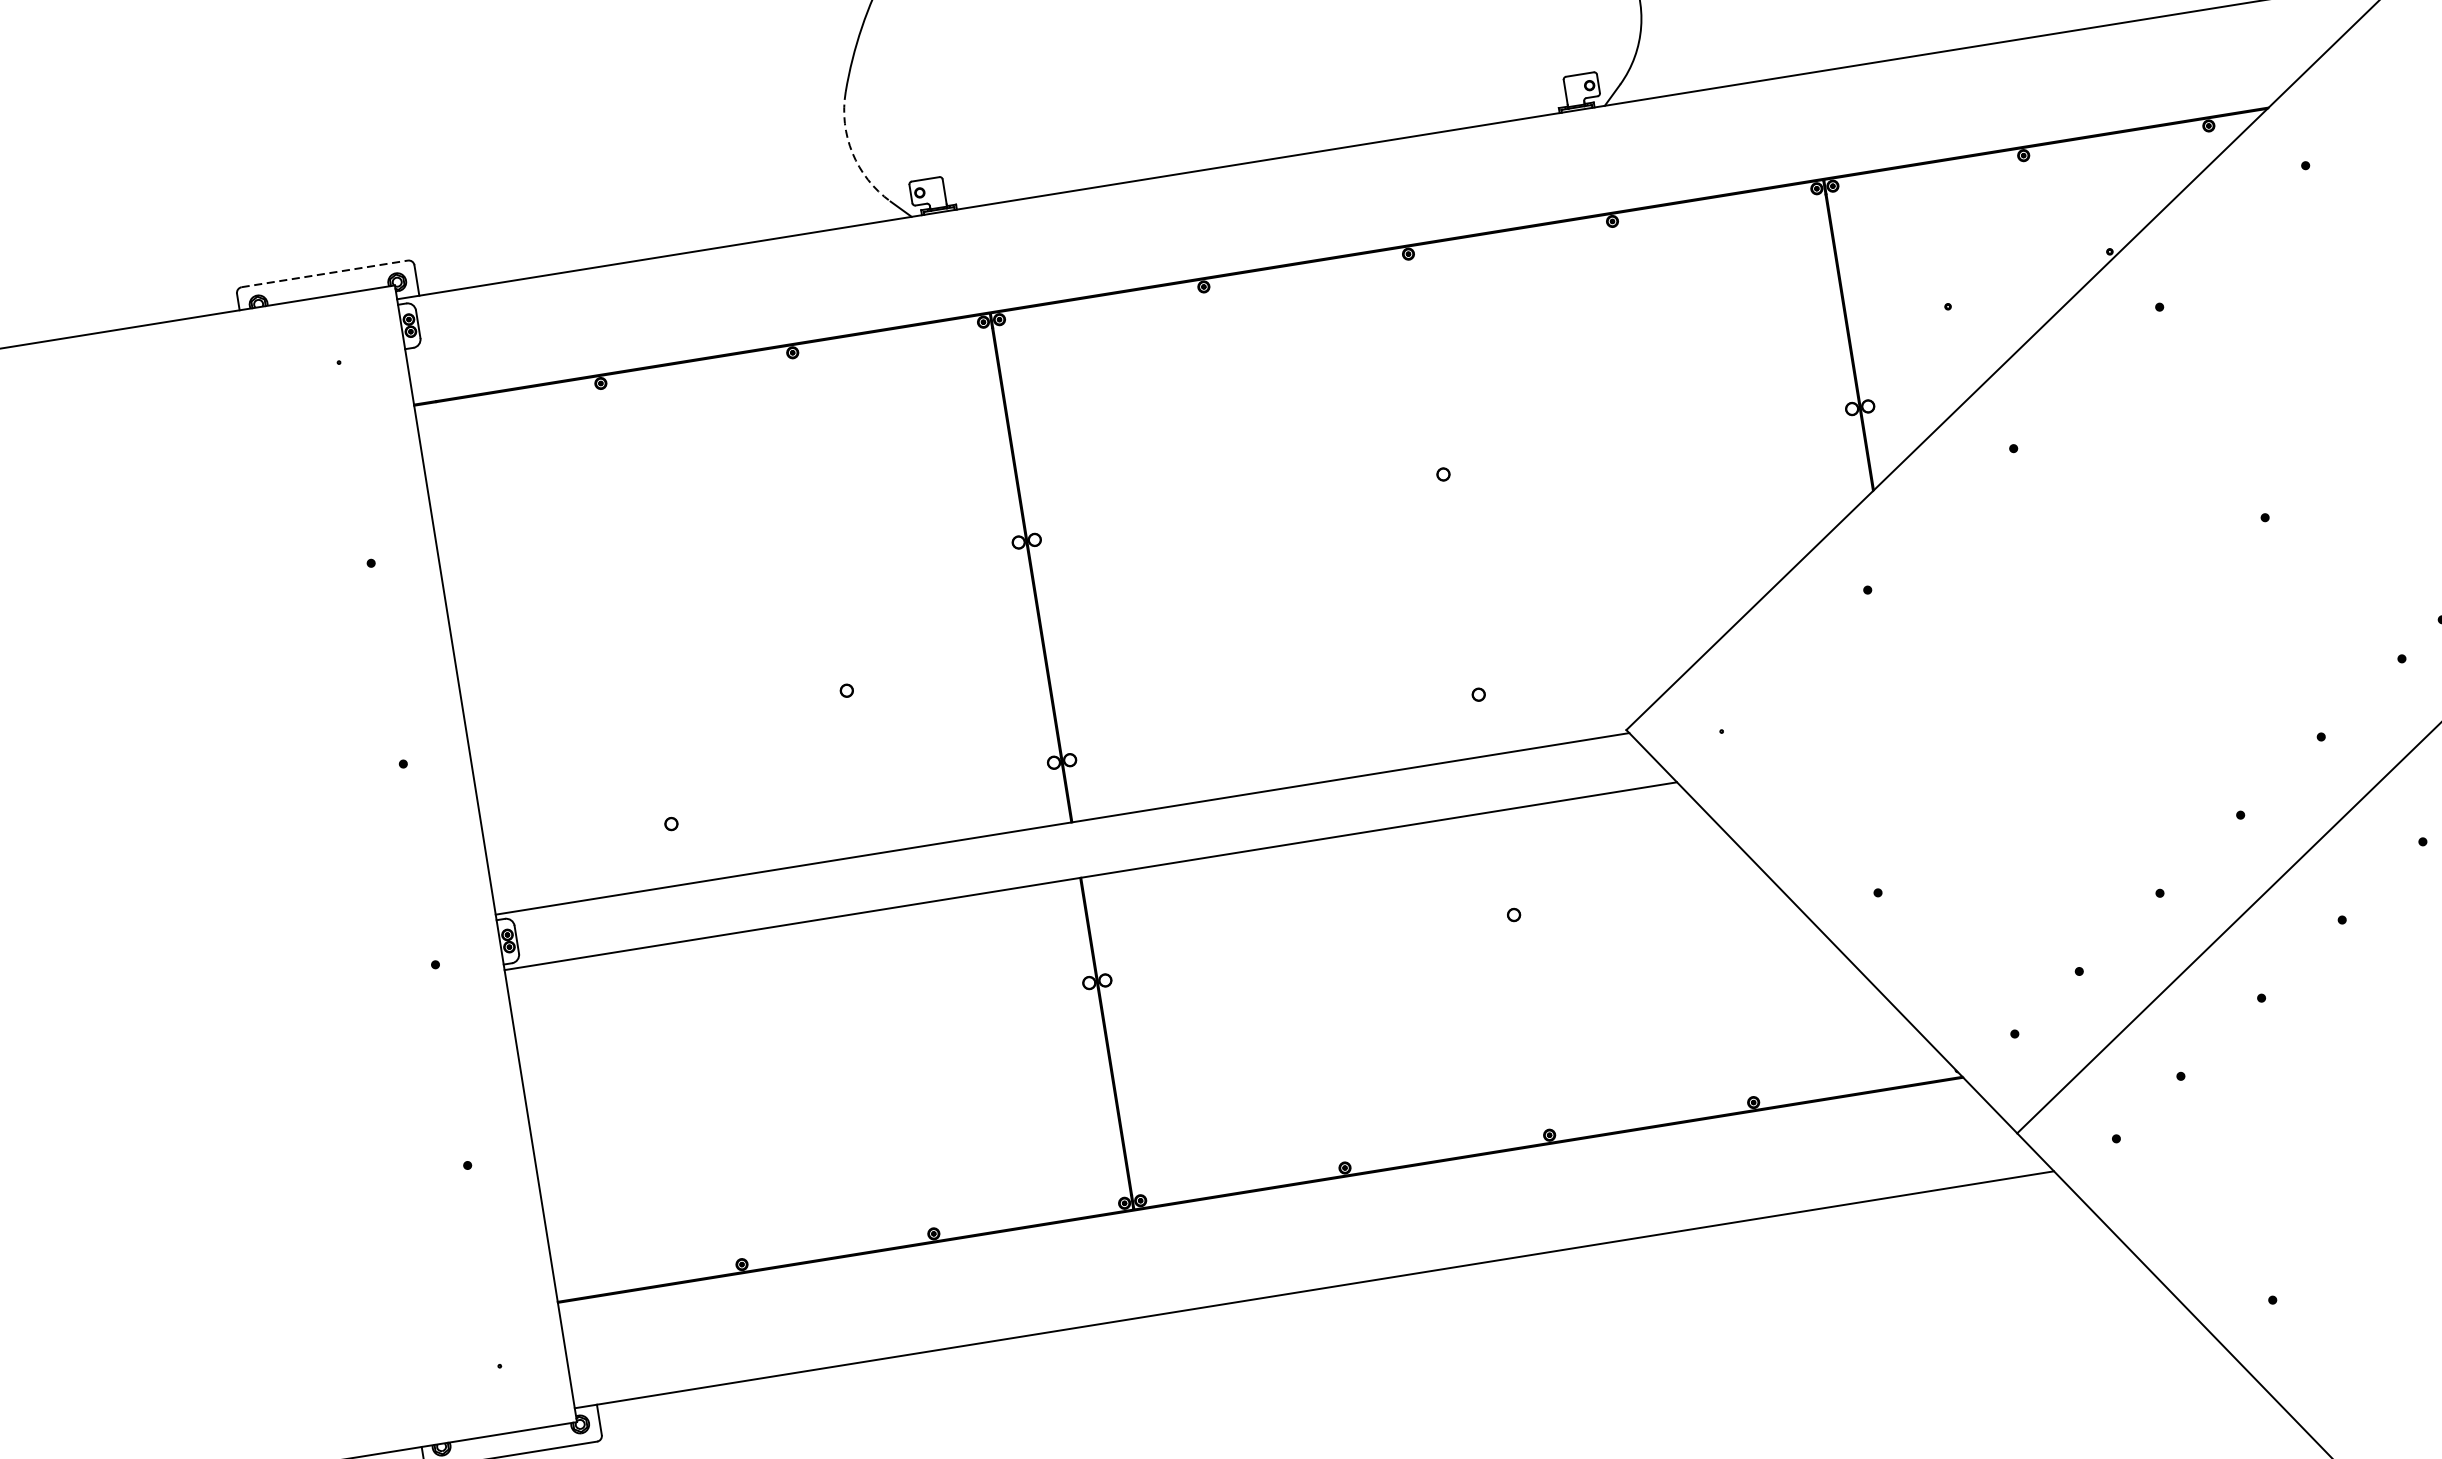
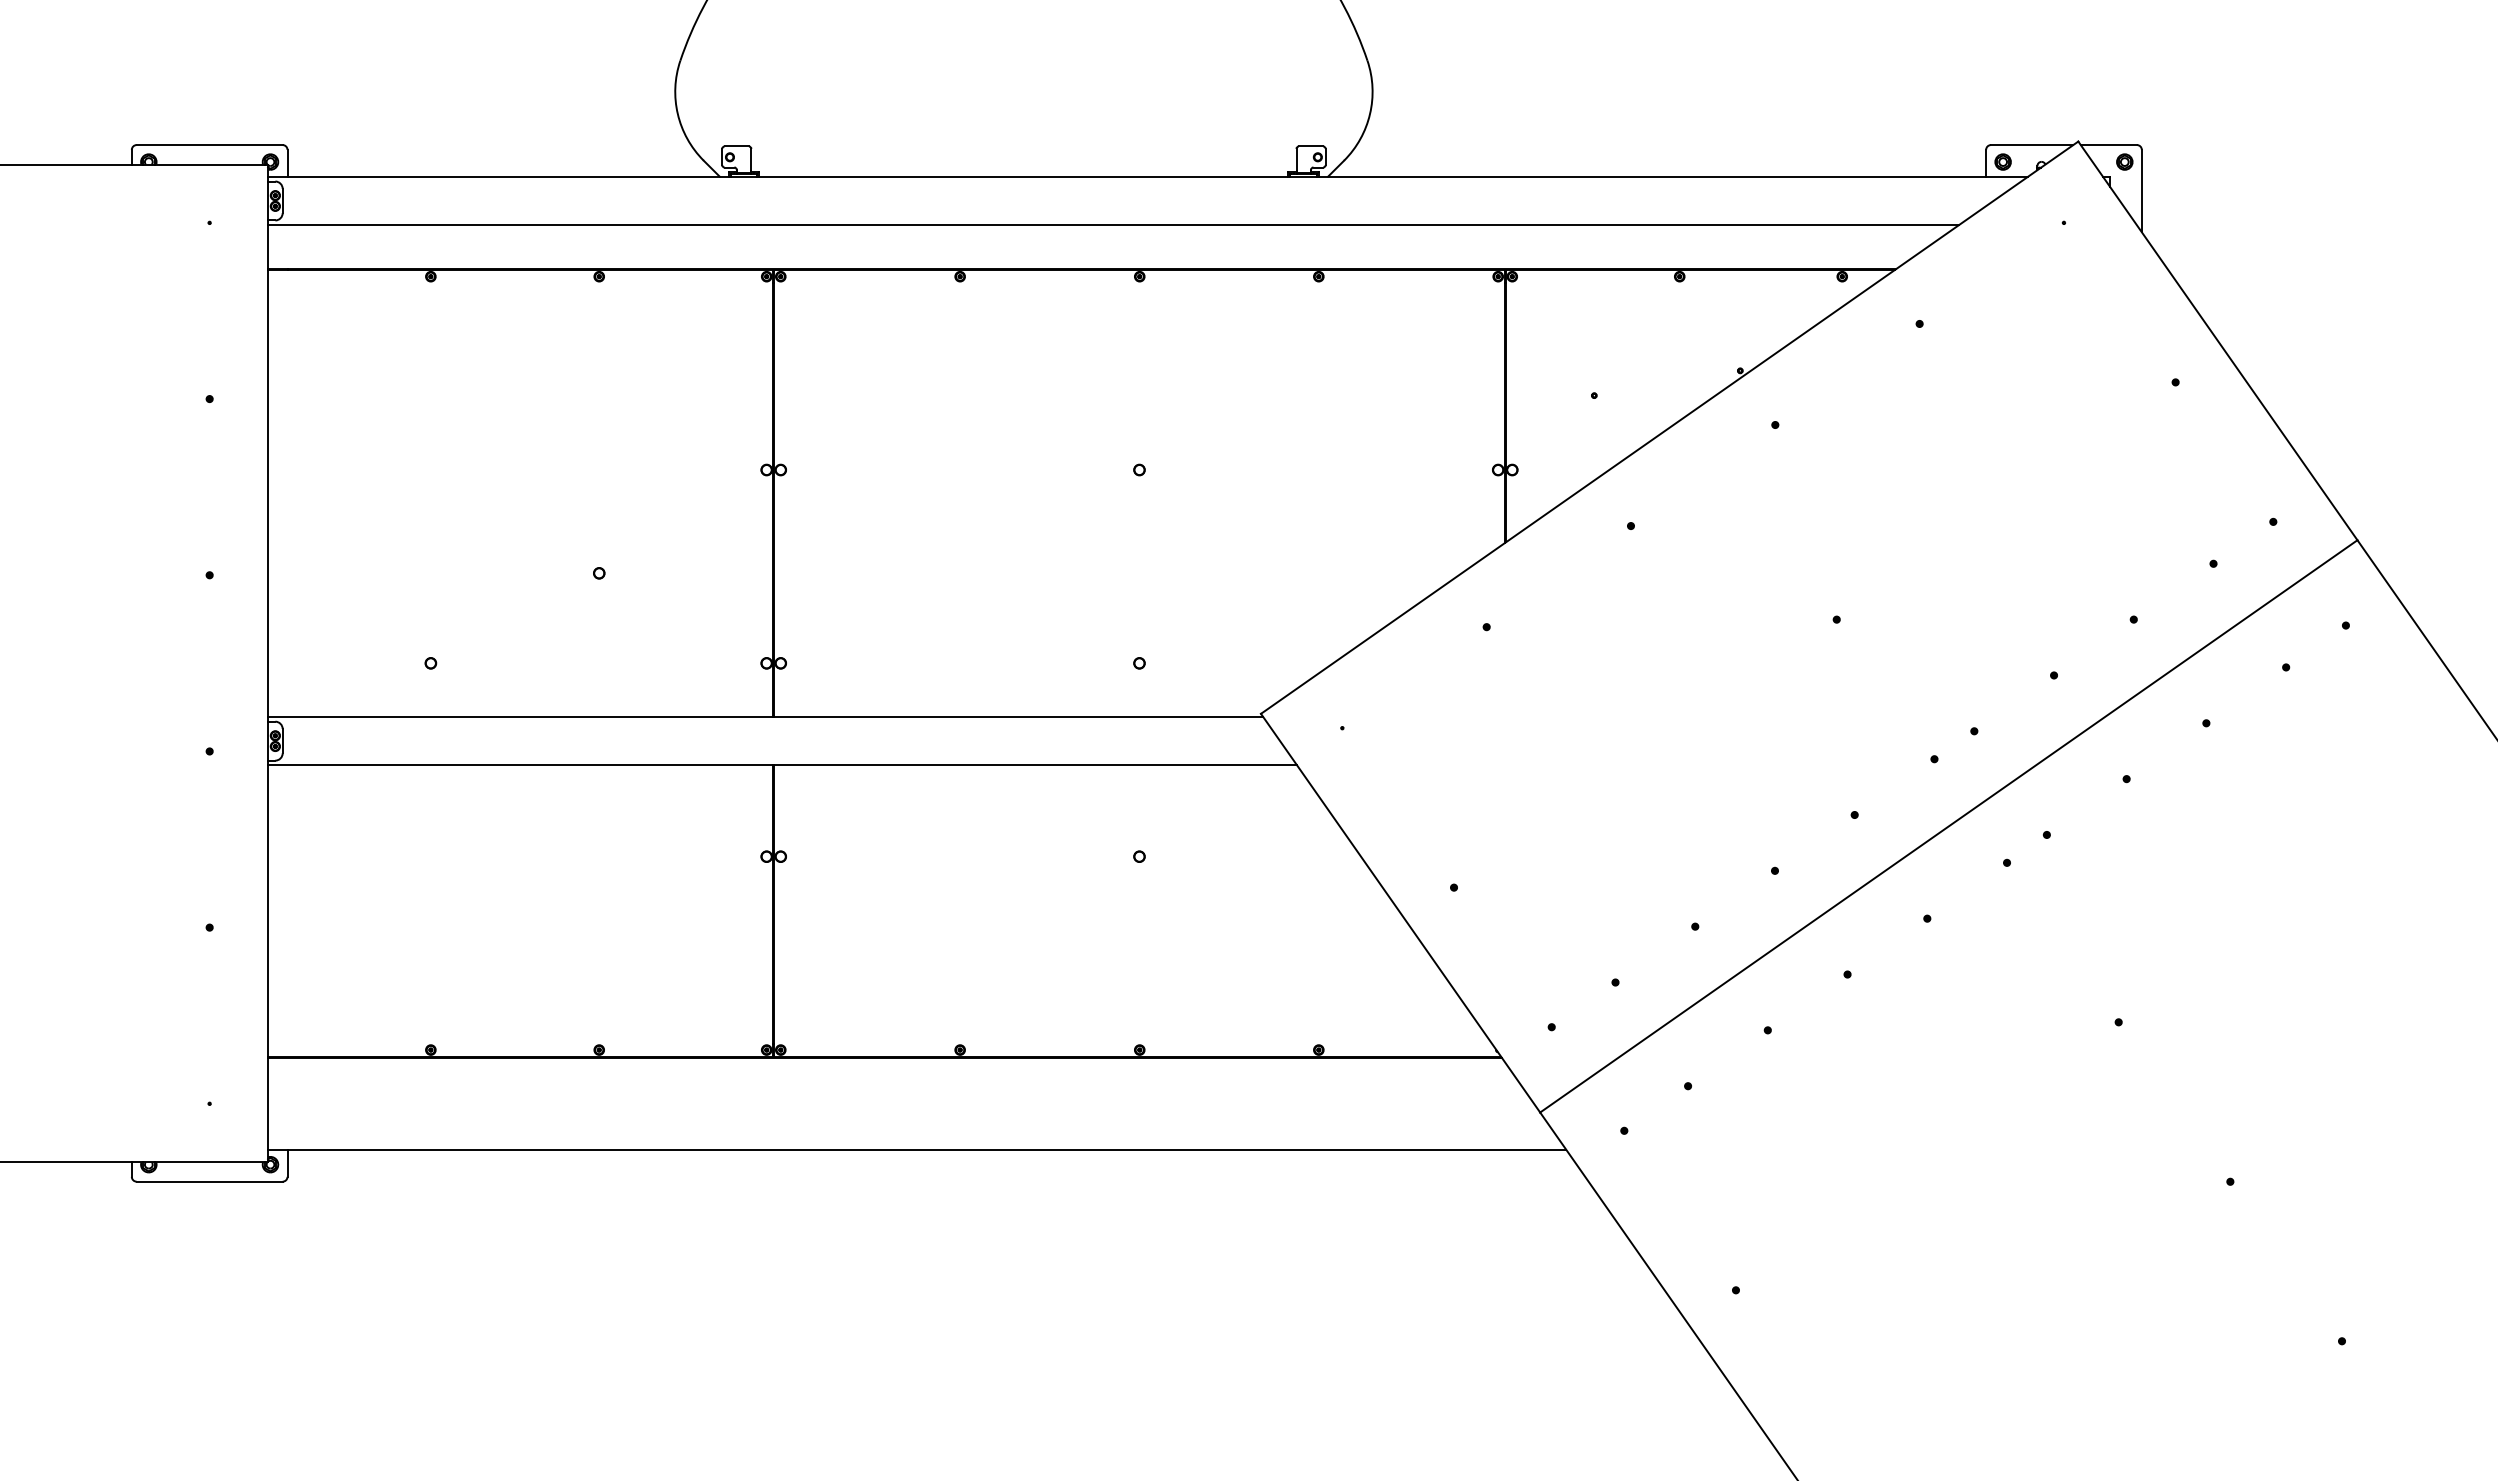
arc: (852, 153) -> (677, 114), dashed -> solid
line: (1369, 200) -> (1113, 225), added
line: (325, 274) -> (210, 145), dashed -> solid

